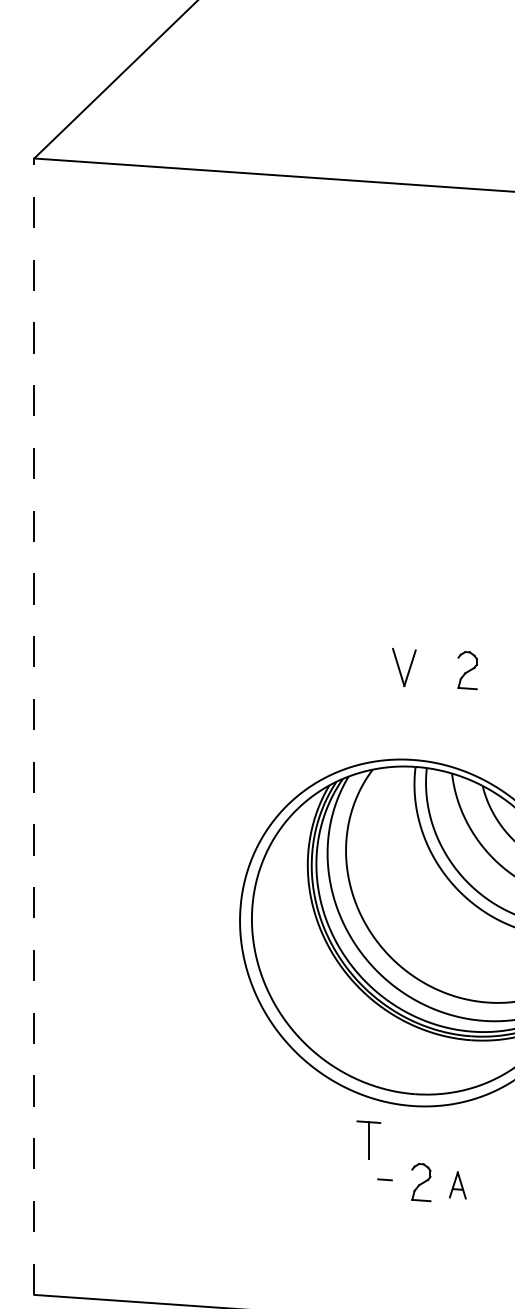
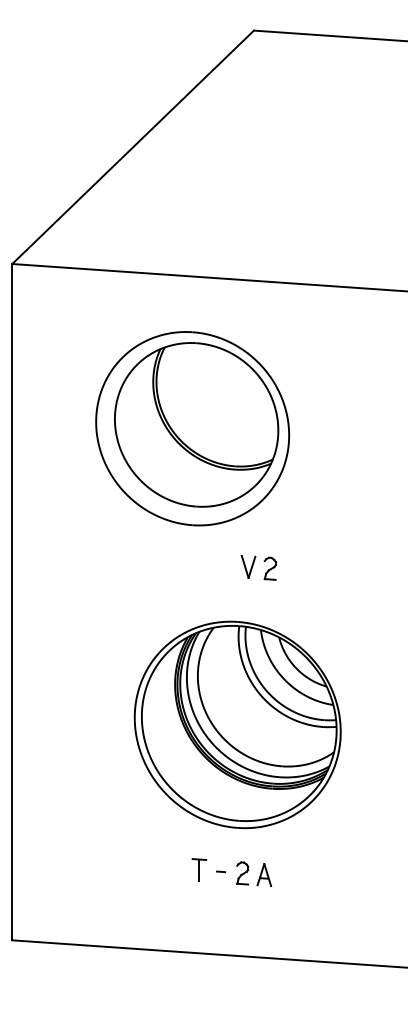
part: (337, 434) -> (192, 428), added
part: (404, 666) -> (248, 566), moved
line: (34, 725) -> (12, 601), dashed -> solid
part: (368, 1138) -> (199, 869), moved
part: (458, 1185) -> (264, 875), size x1.43

